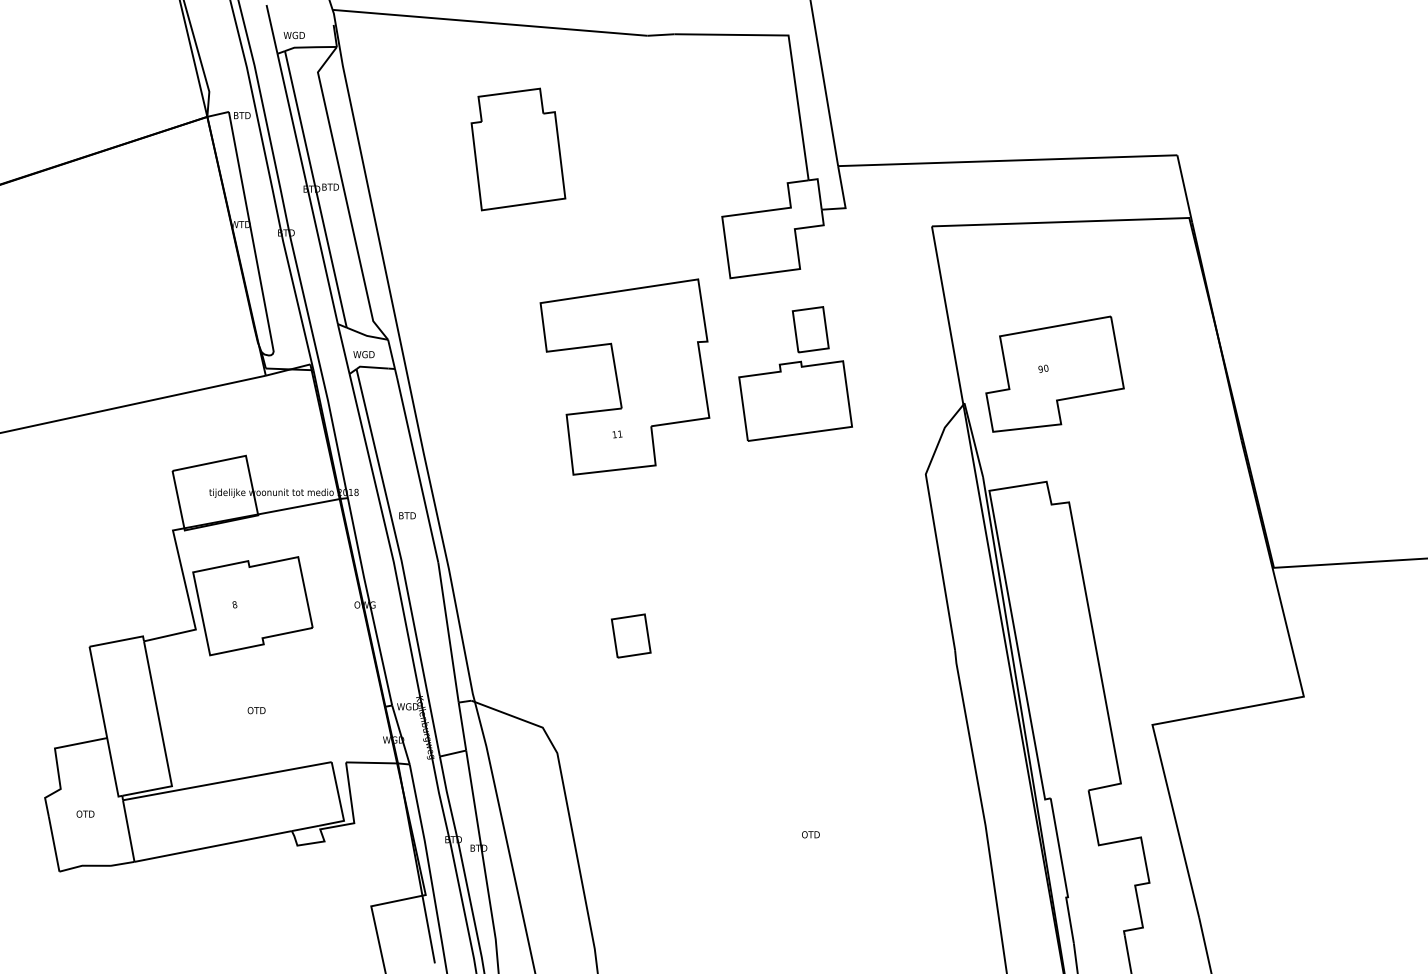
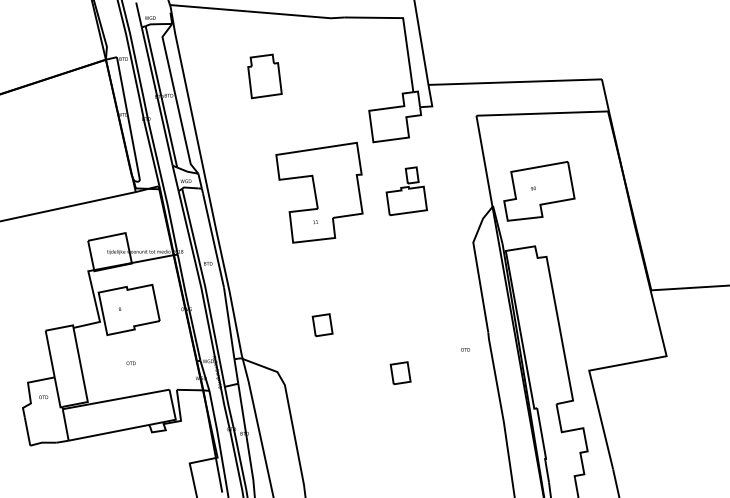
part: (517, 149) -> (264, 76), size x0.7
part: (795, 374) -> (406, 191), size x0.7
part: (783, 730) -> (400, 373), added
text: (85, 814) -> (43, 397), moved
text: (810, 834) -> (465, 349), moved

